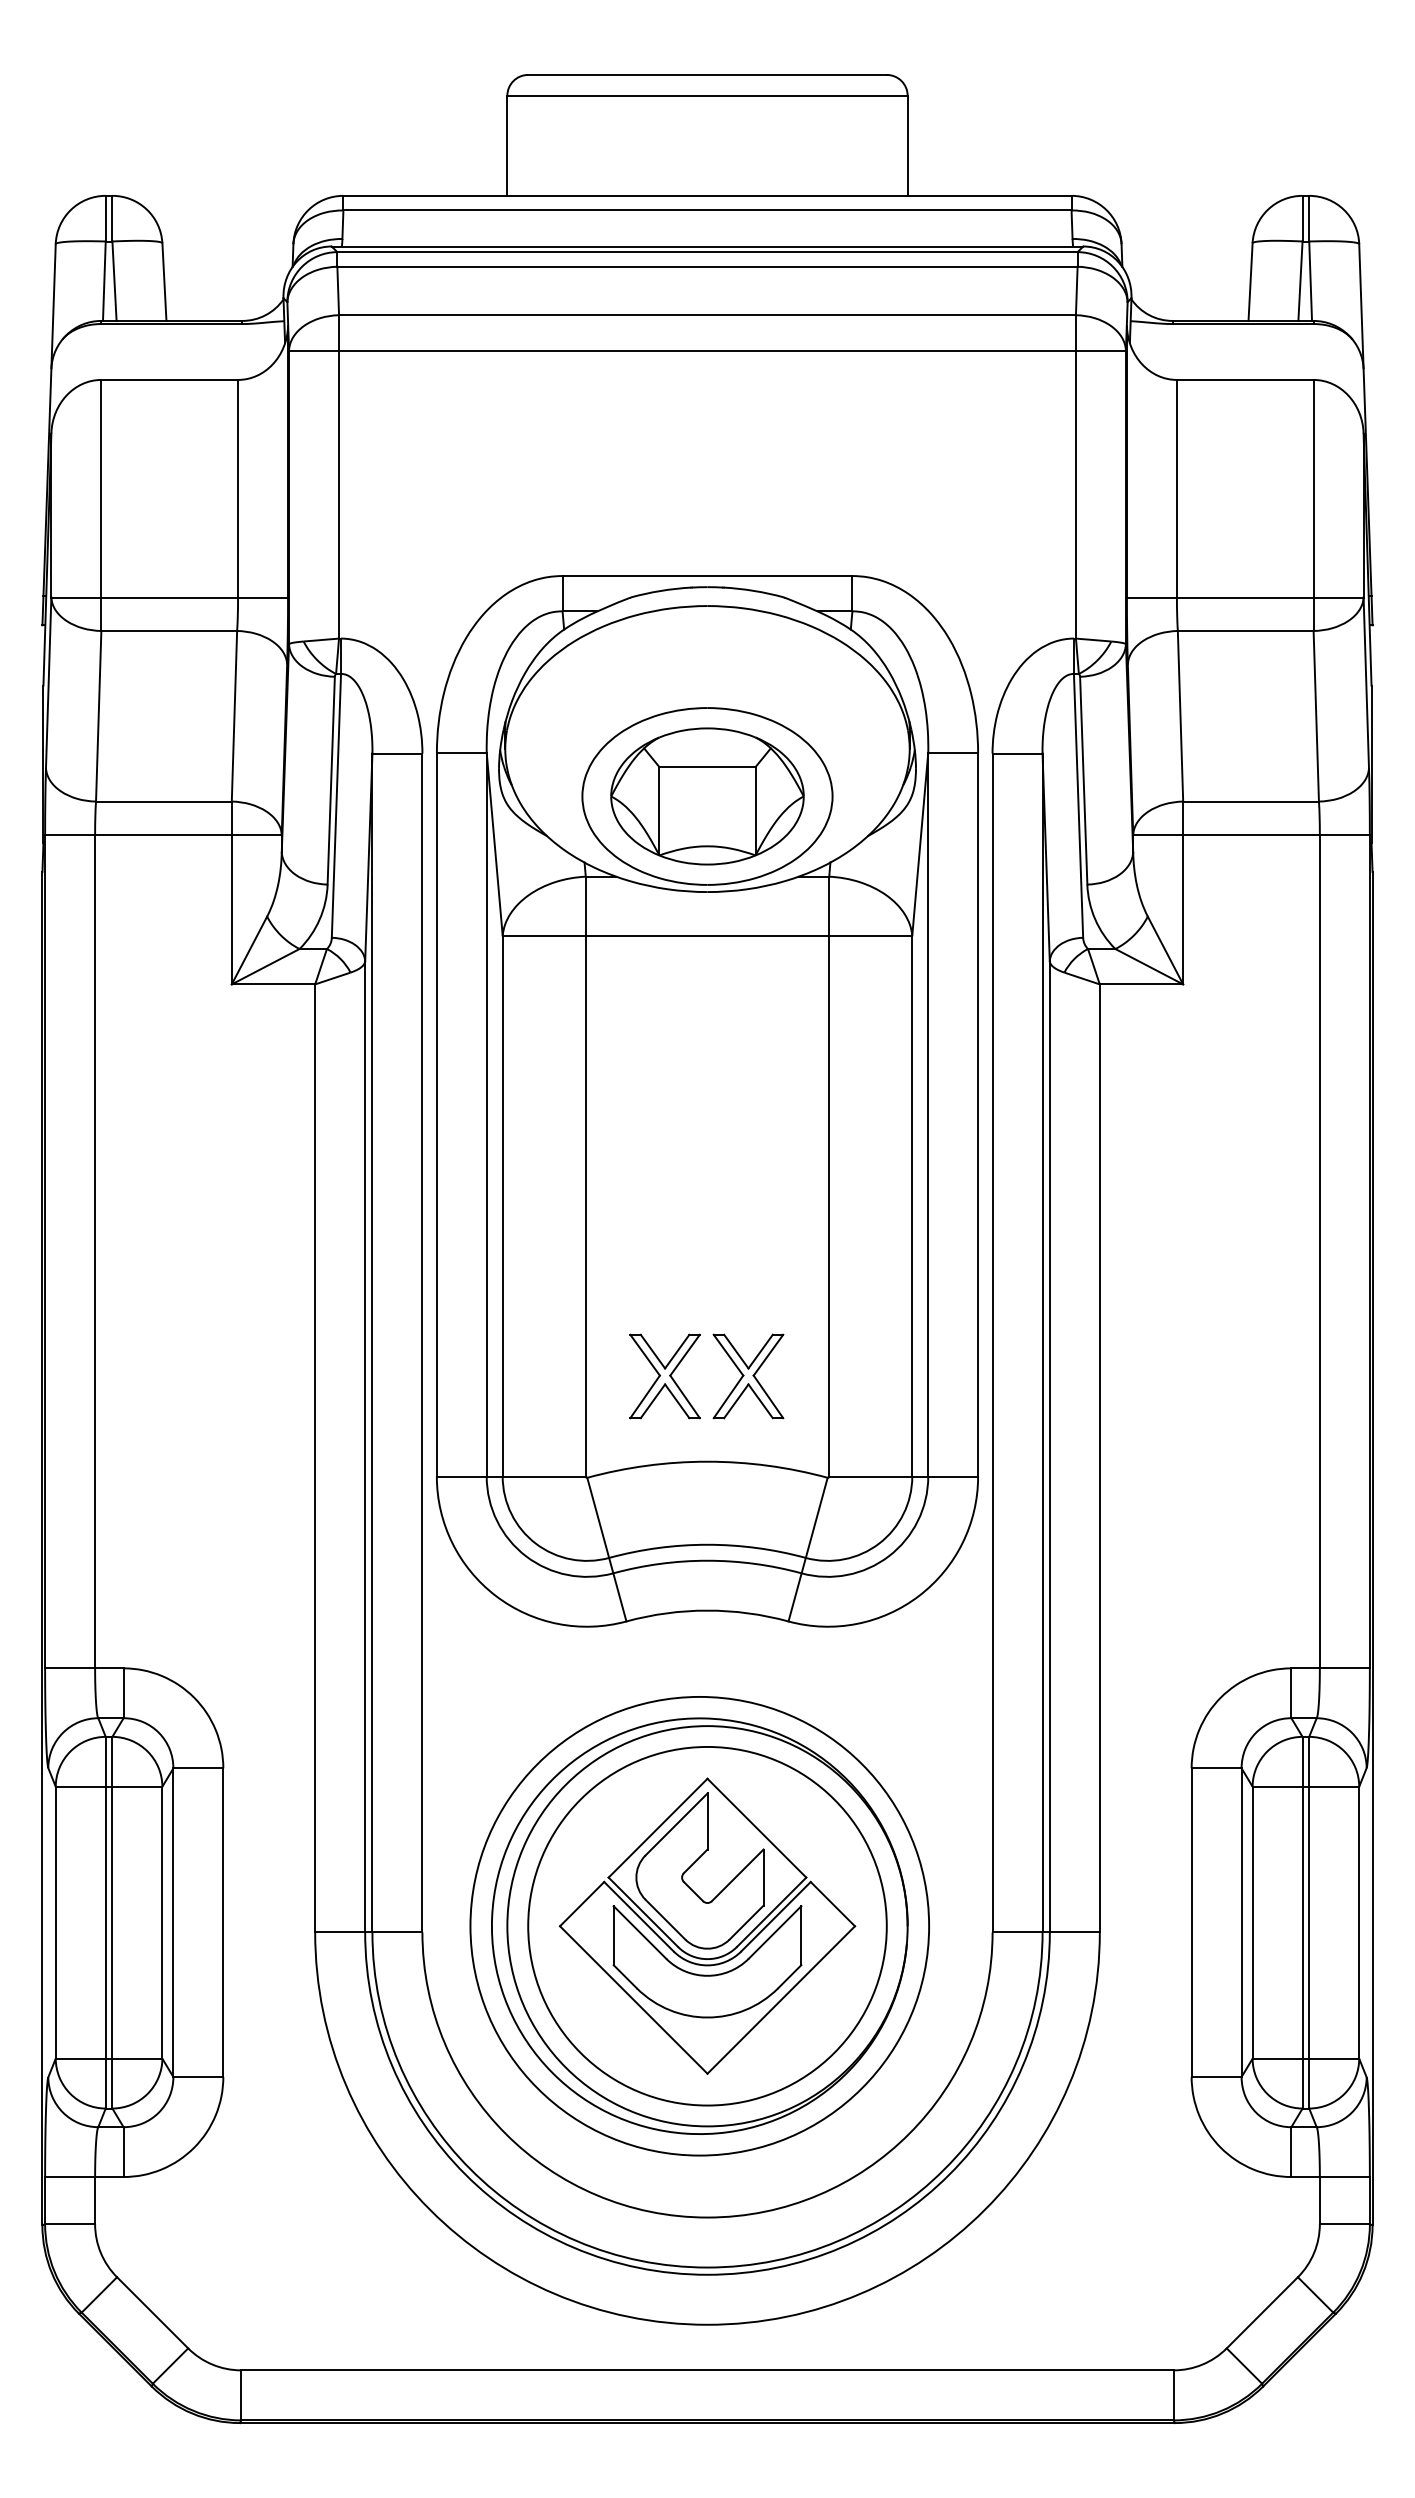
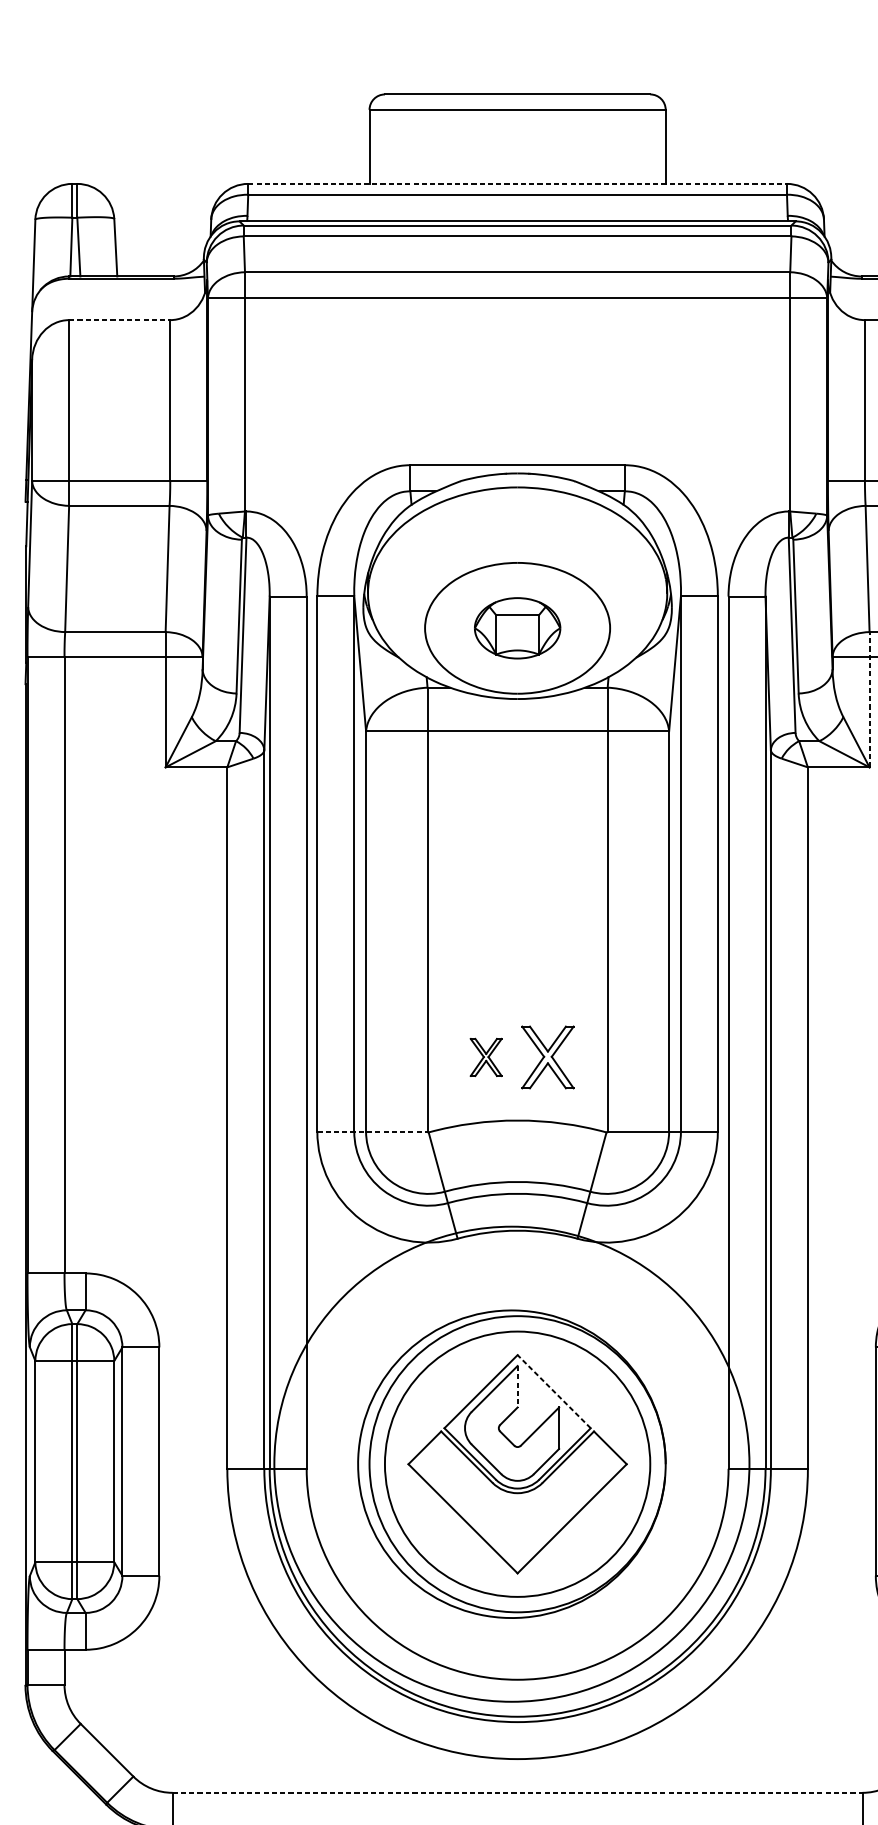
line: (707, 195) -> (517, 183), solid -> dashed
line: (170, 379) -> (120, 319), solid -> dashed
part: (707, 796) -> (517, 628), size x0.6
line: (1183, 892) -> (869, 699), solid -> dashed
part: (664, 1376) -> (485, 1057), size x0.6
line: (511, 1476) -> (372, 1131), solid -> dashed
line: (707, 1822) -> (517, 1387), solid -> dashed
line: (756, 1828) -> (553, 1391), solid -> dashed
circle: (699, 1925) -> (511, 1463), size x1.4
part: (707, 1974) -> (517, 1499), removed
line: (707, 2370) -> (517, 1792), solid -> dashed

